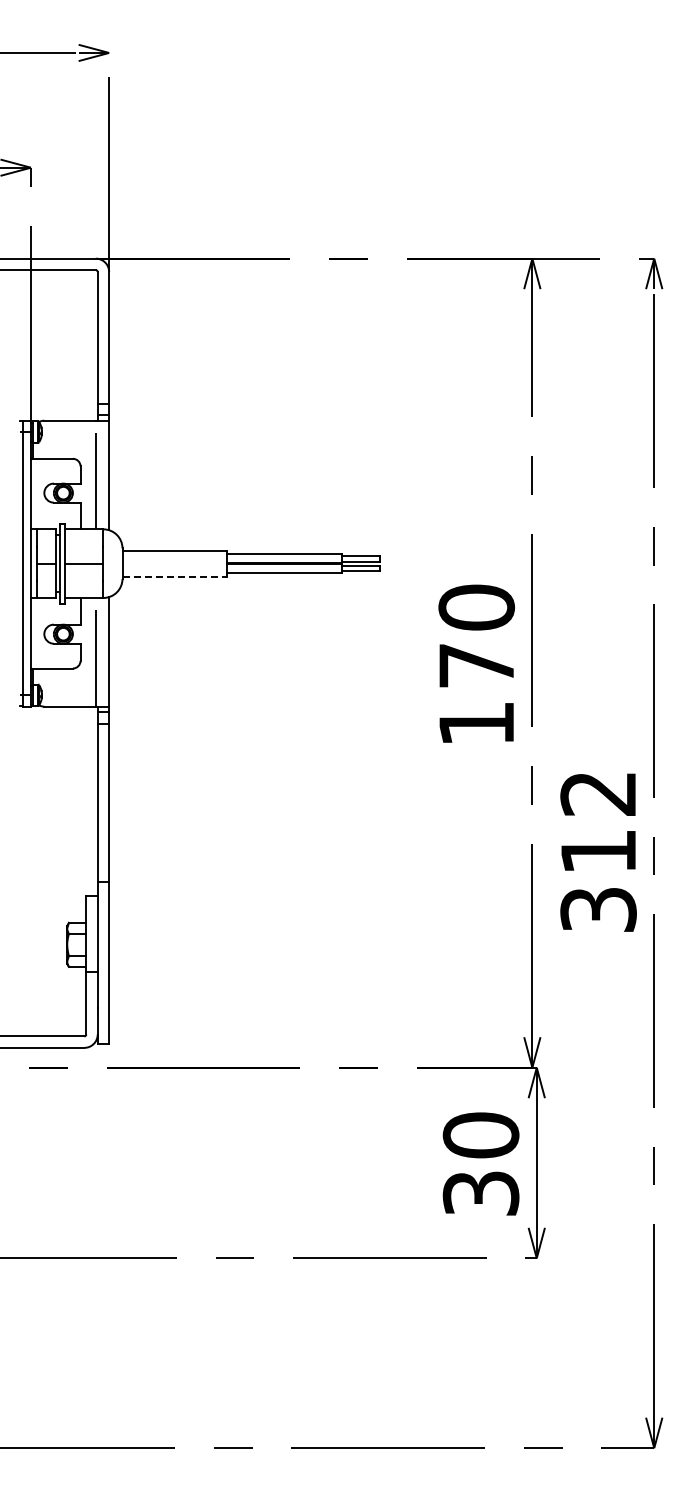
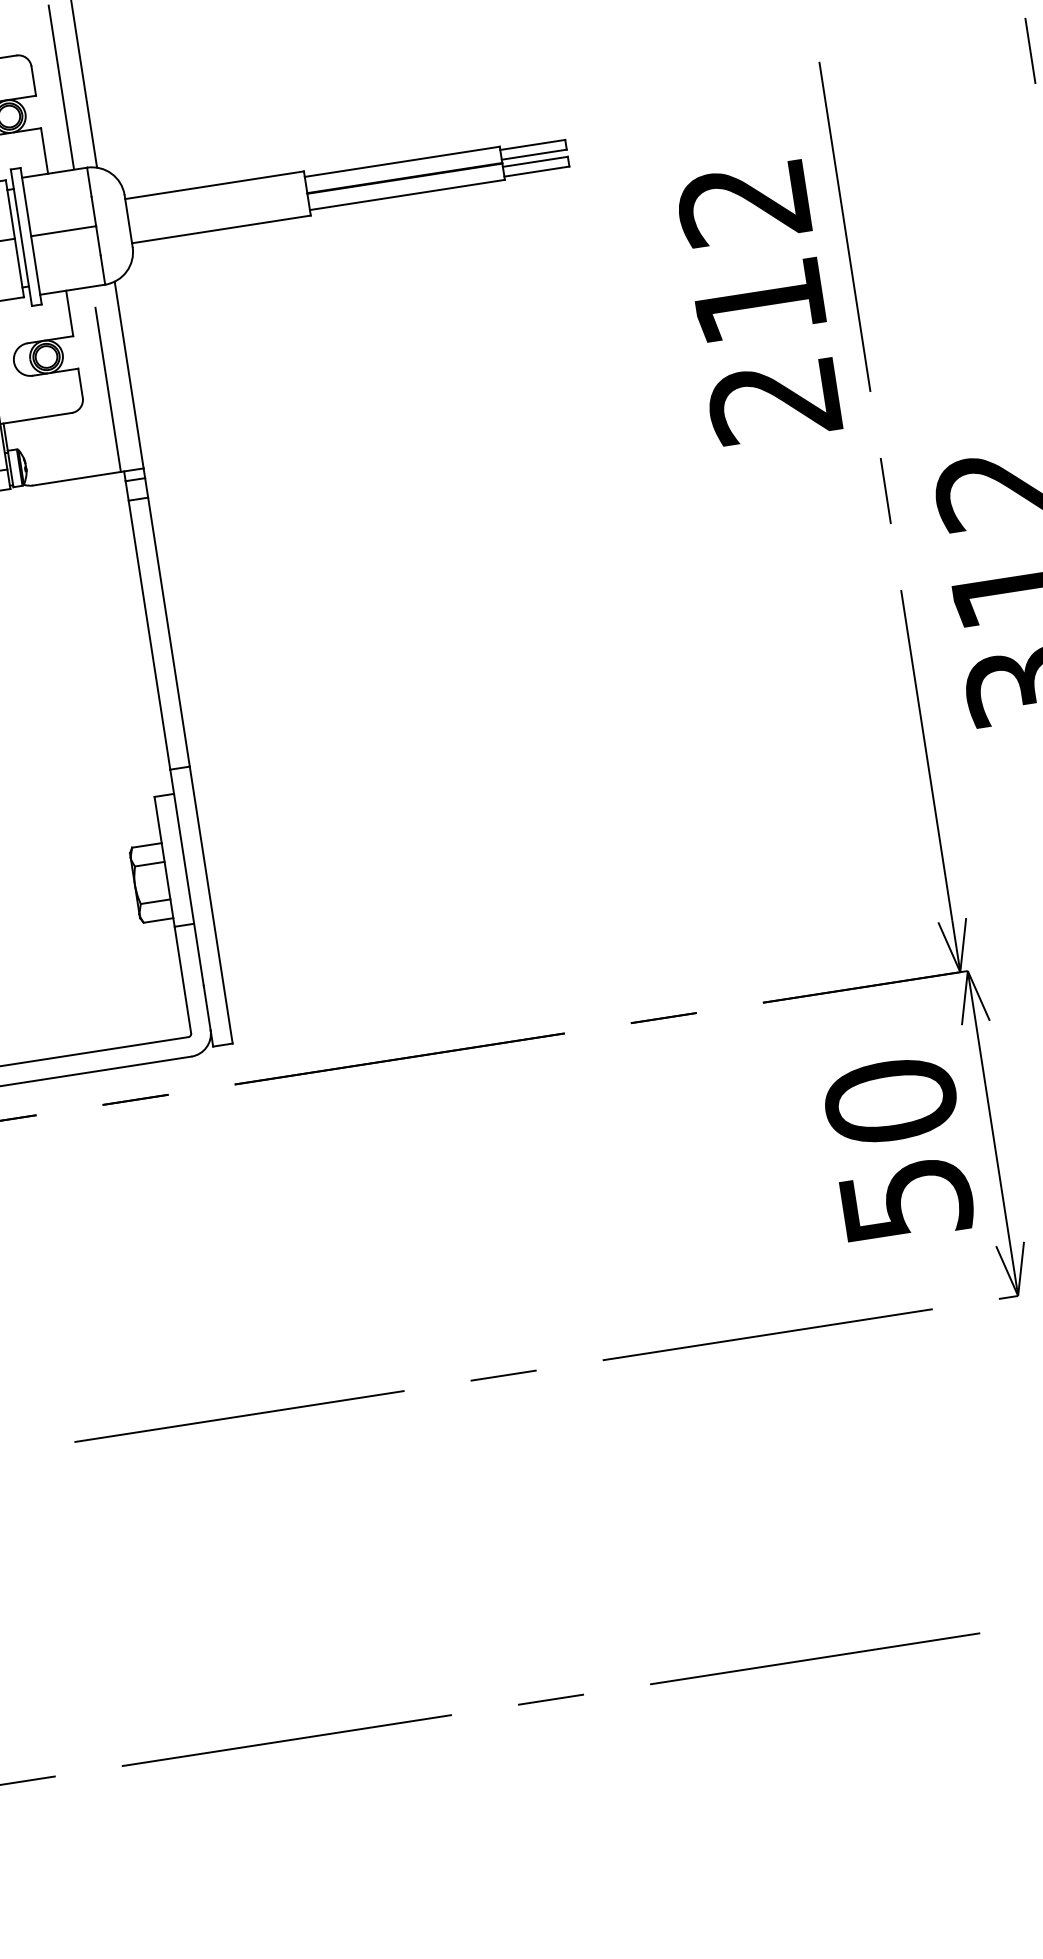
line: (175, 576) -> (222, 229), dashed -> solid
text: (476, 665) -> (758, 301), 170 -> 212
text: (480, 1193) -> (905, 1200), 30 -> 50

